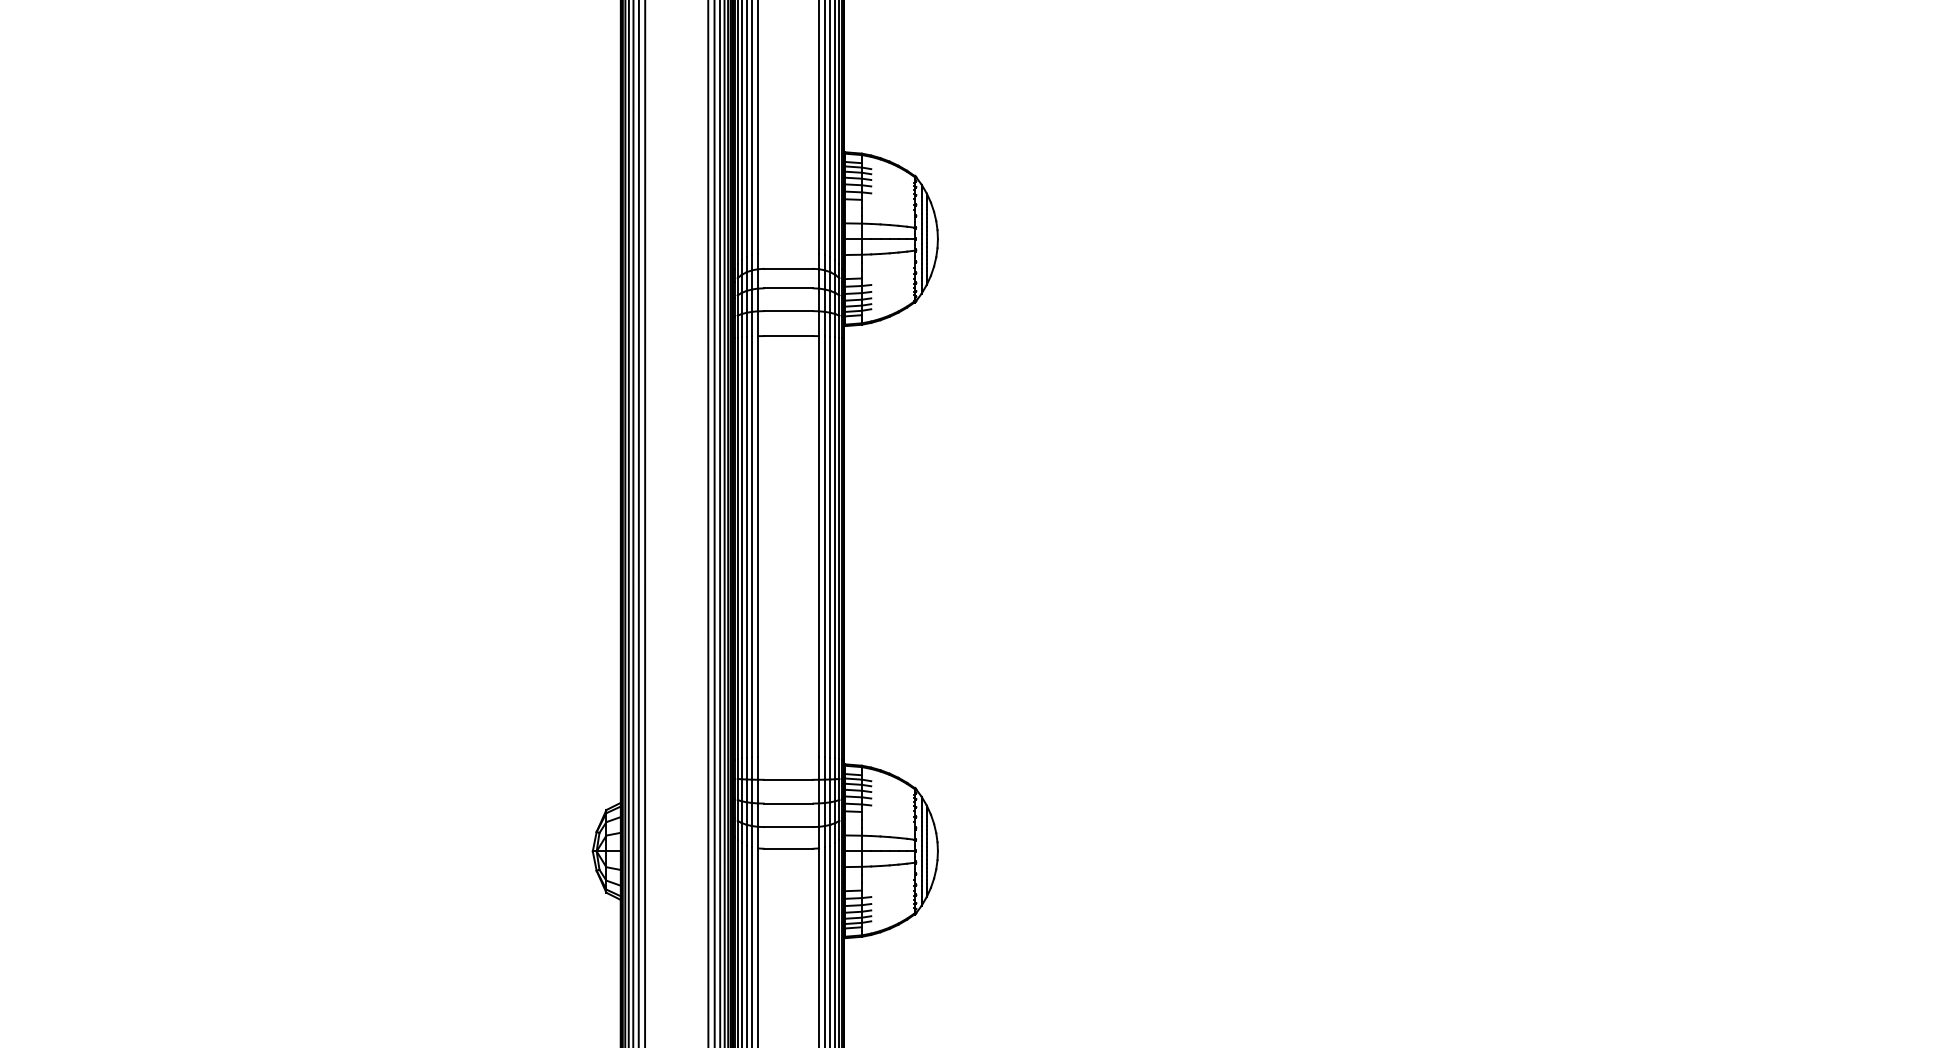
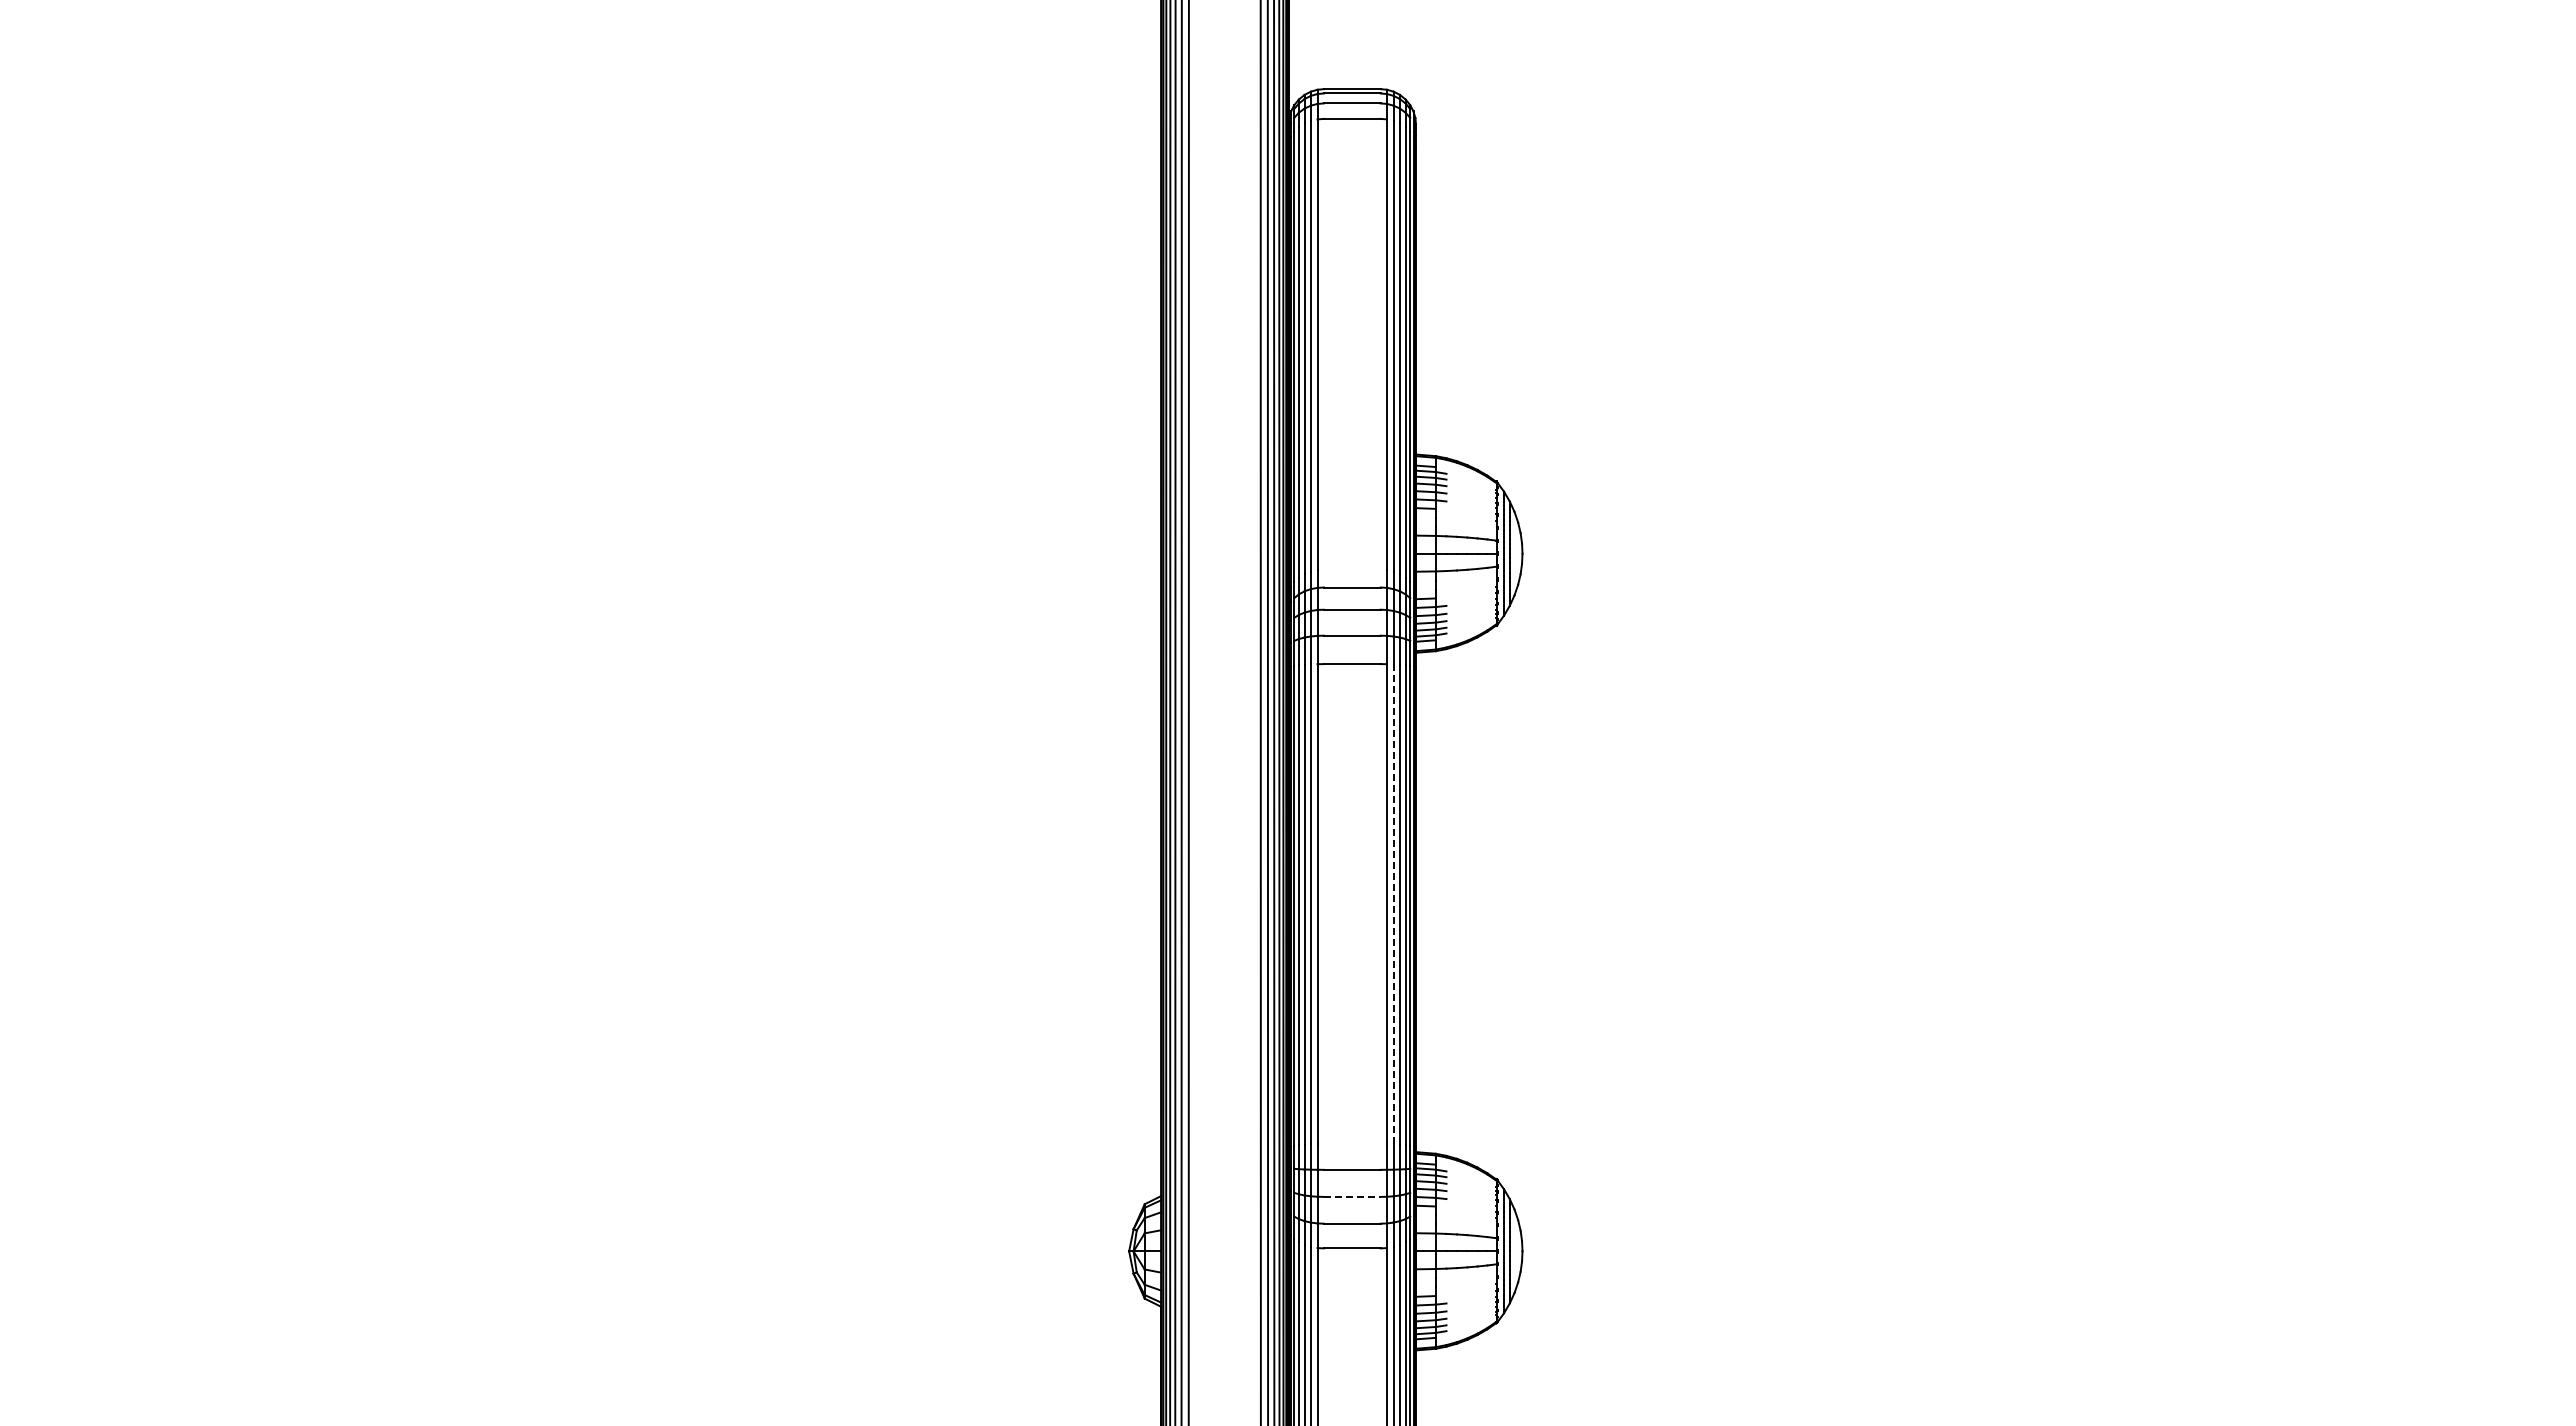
line: (824, 547) -> (1393, 904), solid -> dashed
line: (788, 803) -> (1352, 1196), solid -> dashed

